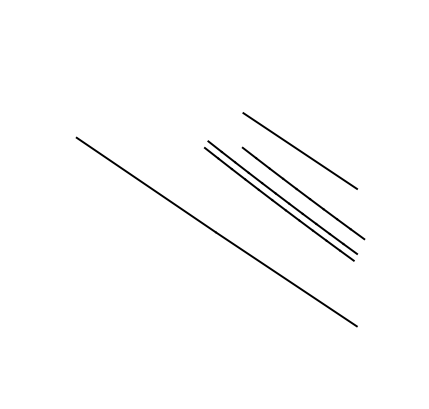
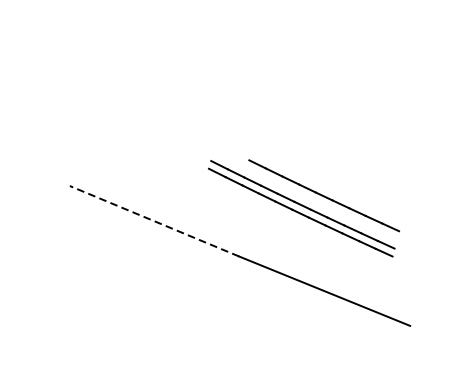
line: (300, 150) -> (311, 150), removed
line: (145, 184) -> (153, 220), solid -> dashed

